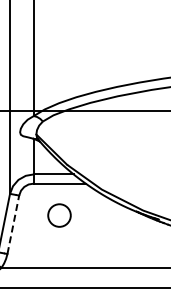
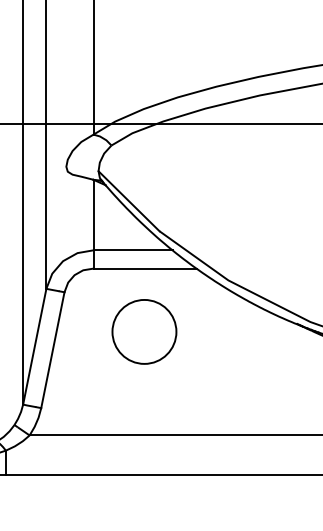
circle: (59, 215) -> (144, 331), size x1.43
line: (13, 224) -> (53, 349), dashed -> solid

